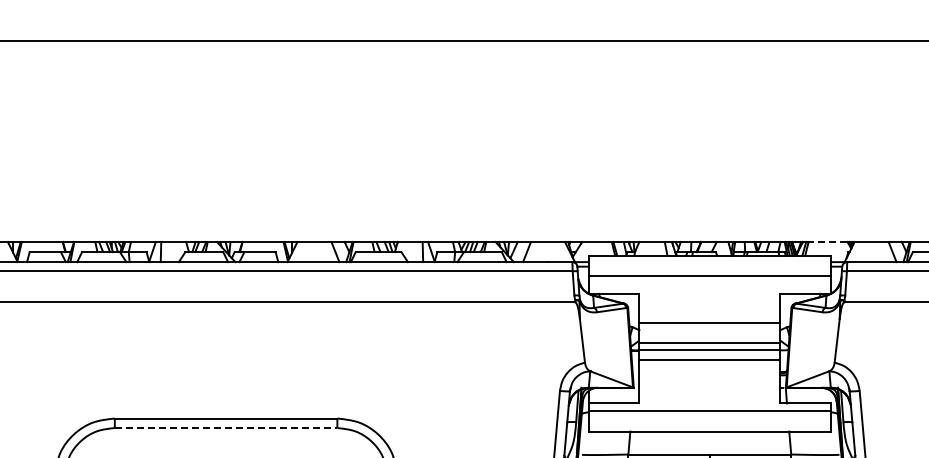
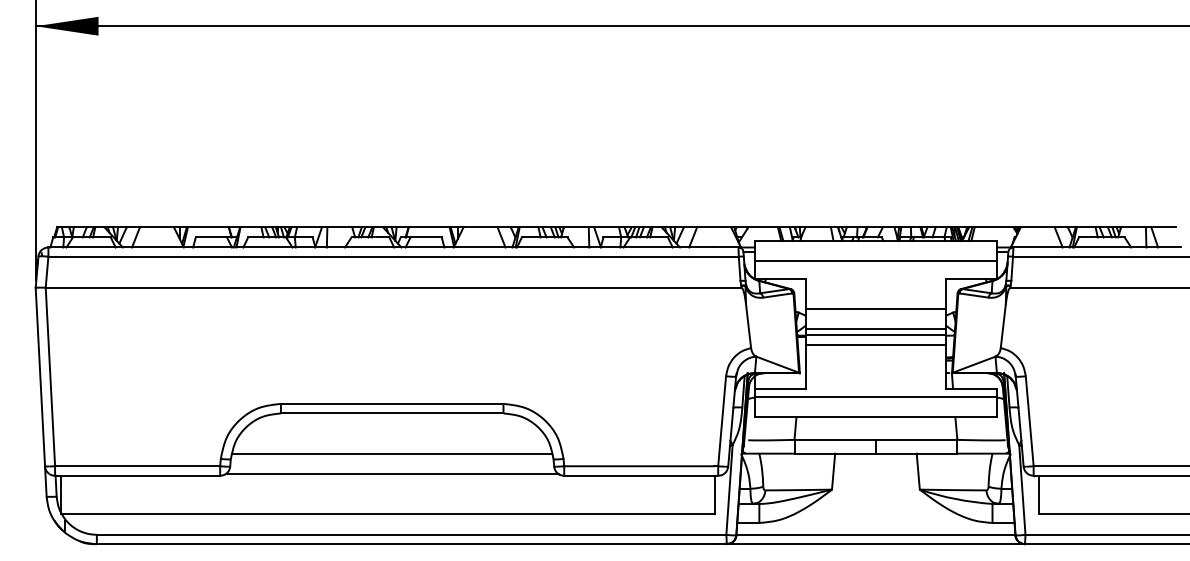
line: (827, 242) -> (993, 227), dashed -> solid
line: (226, 428) -> (392, 413), dashed -> solid

